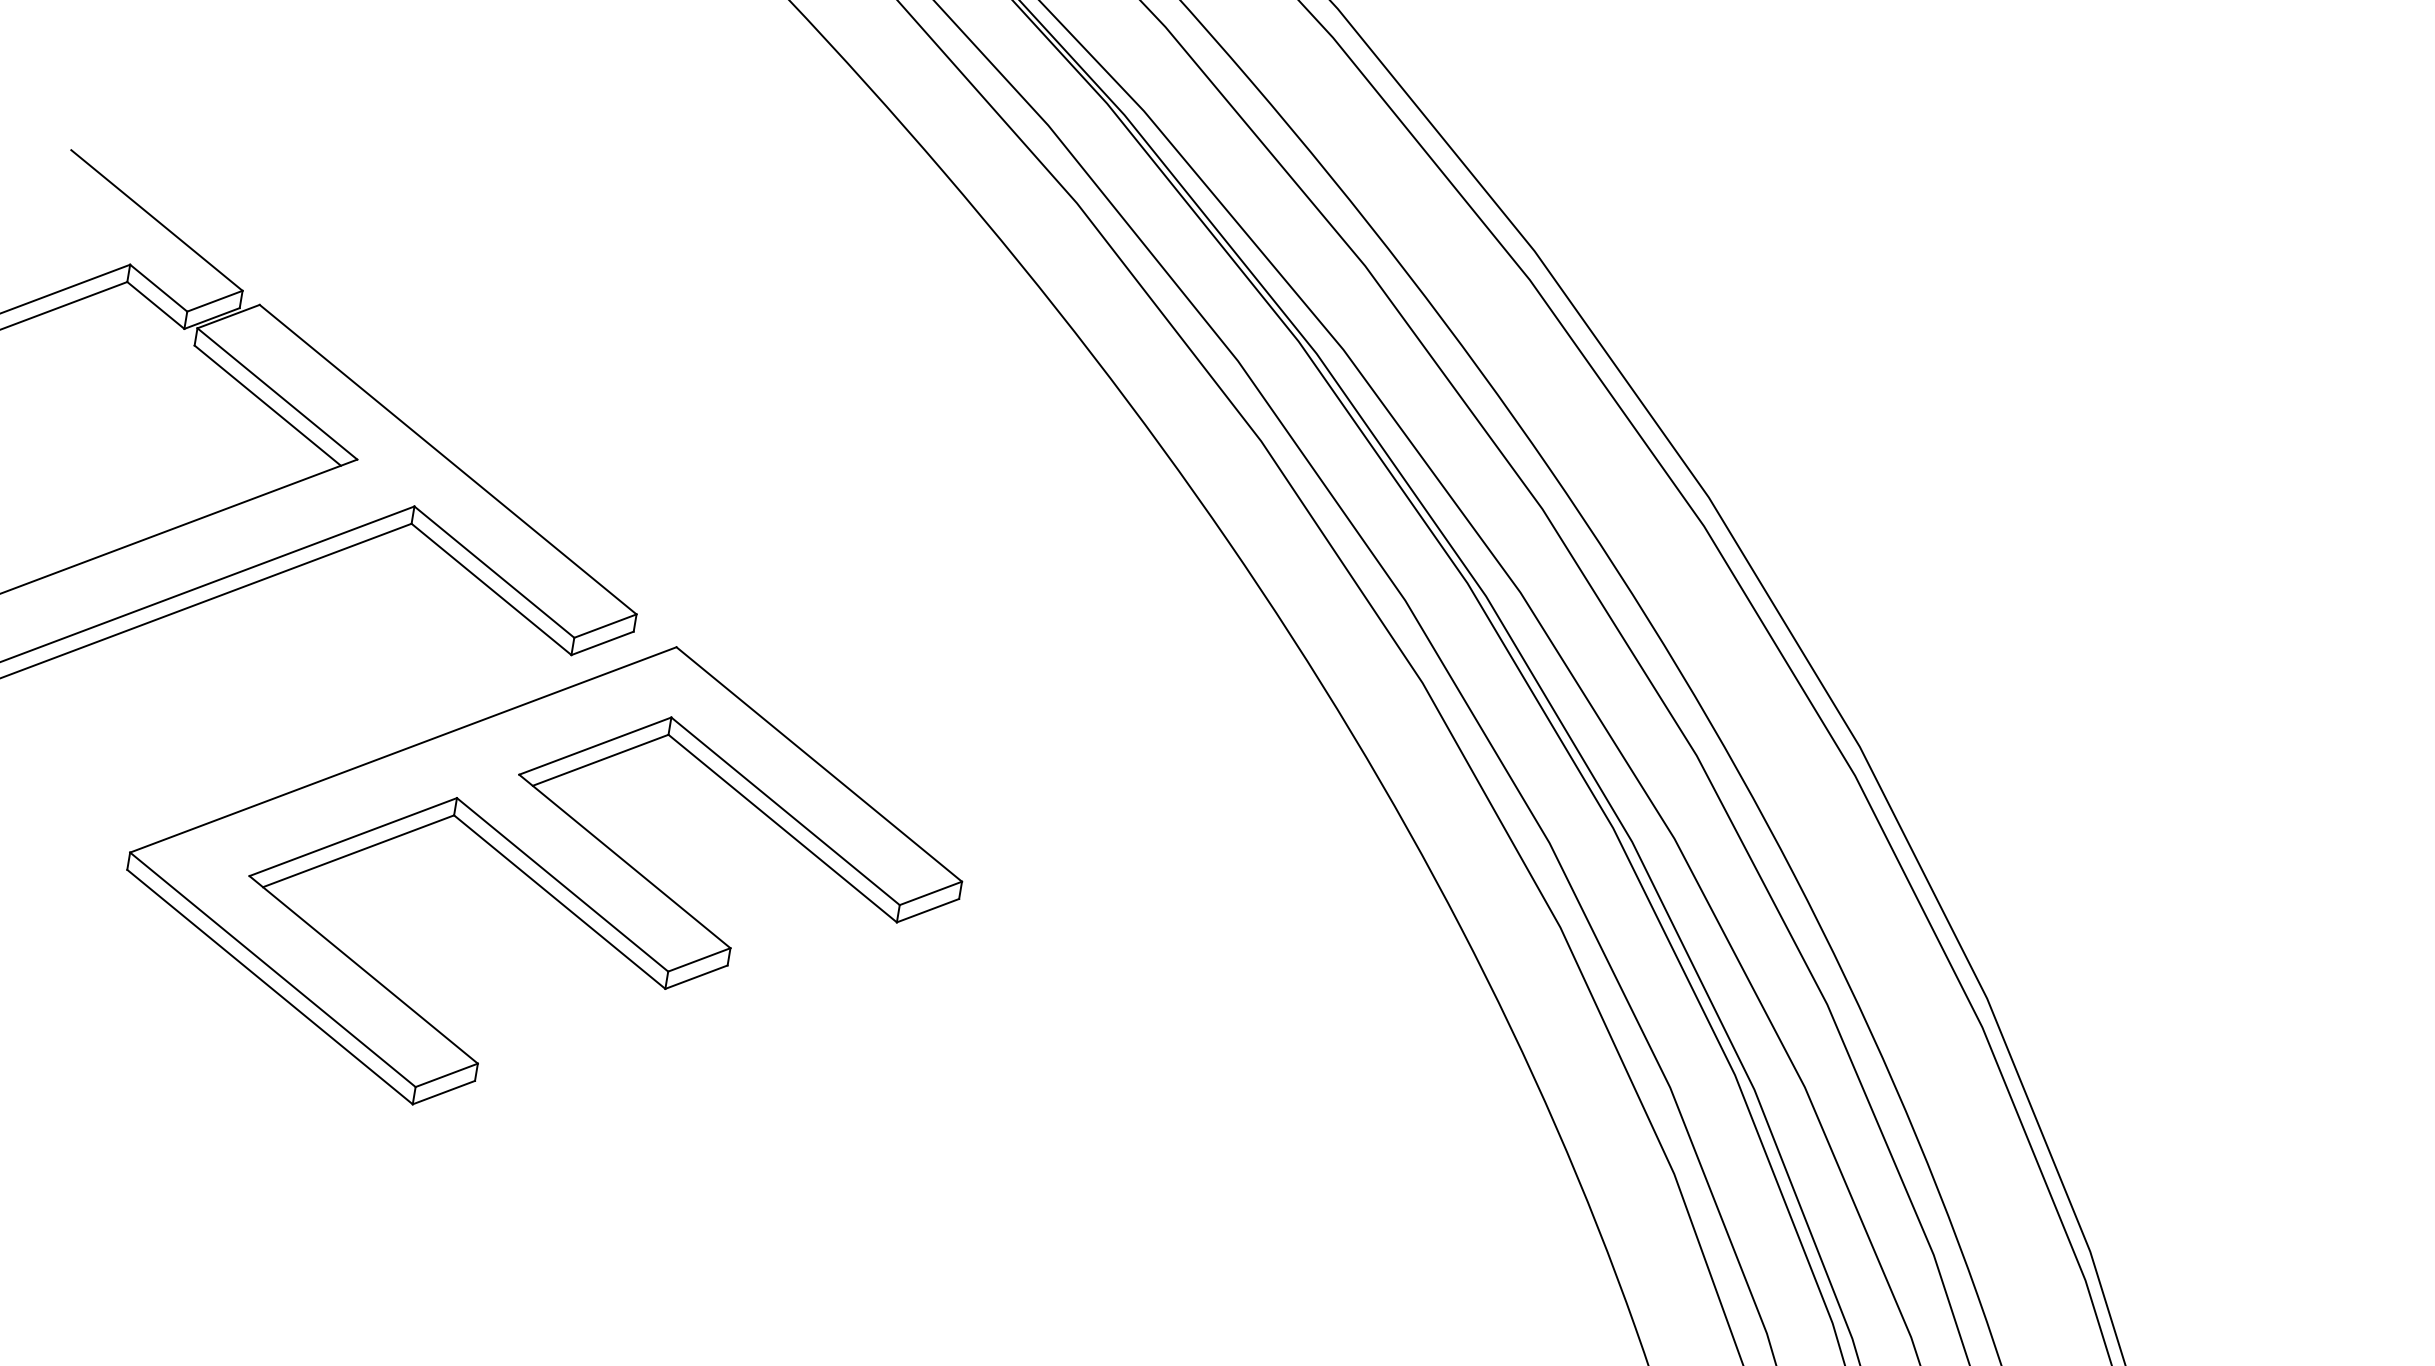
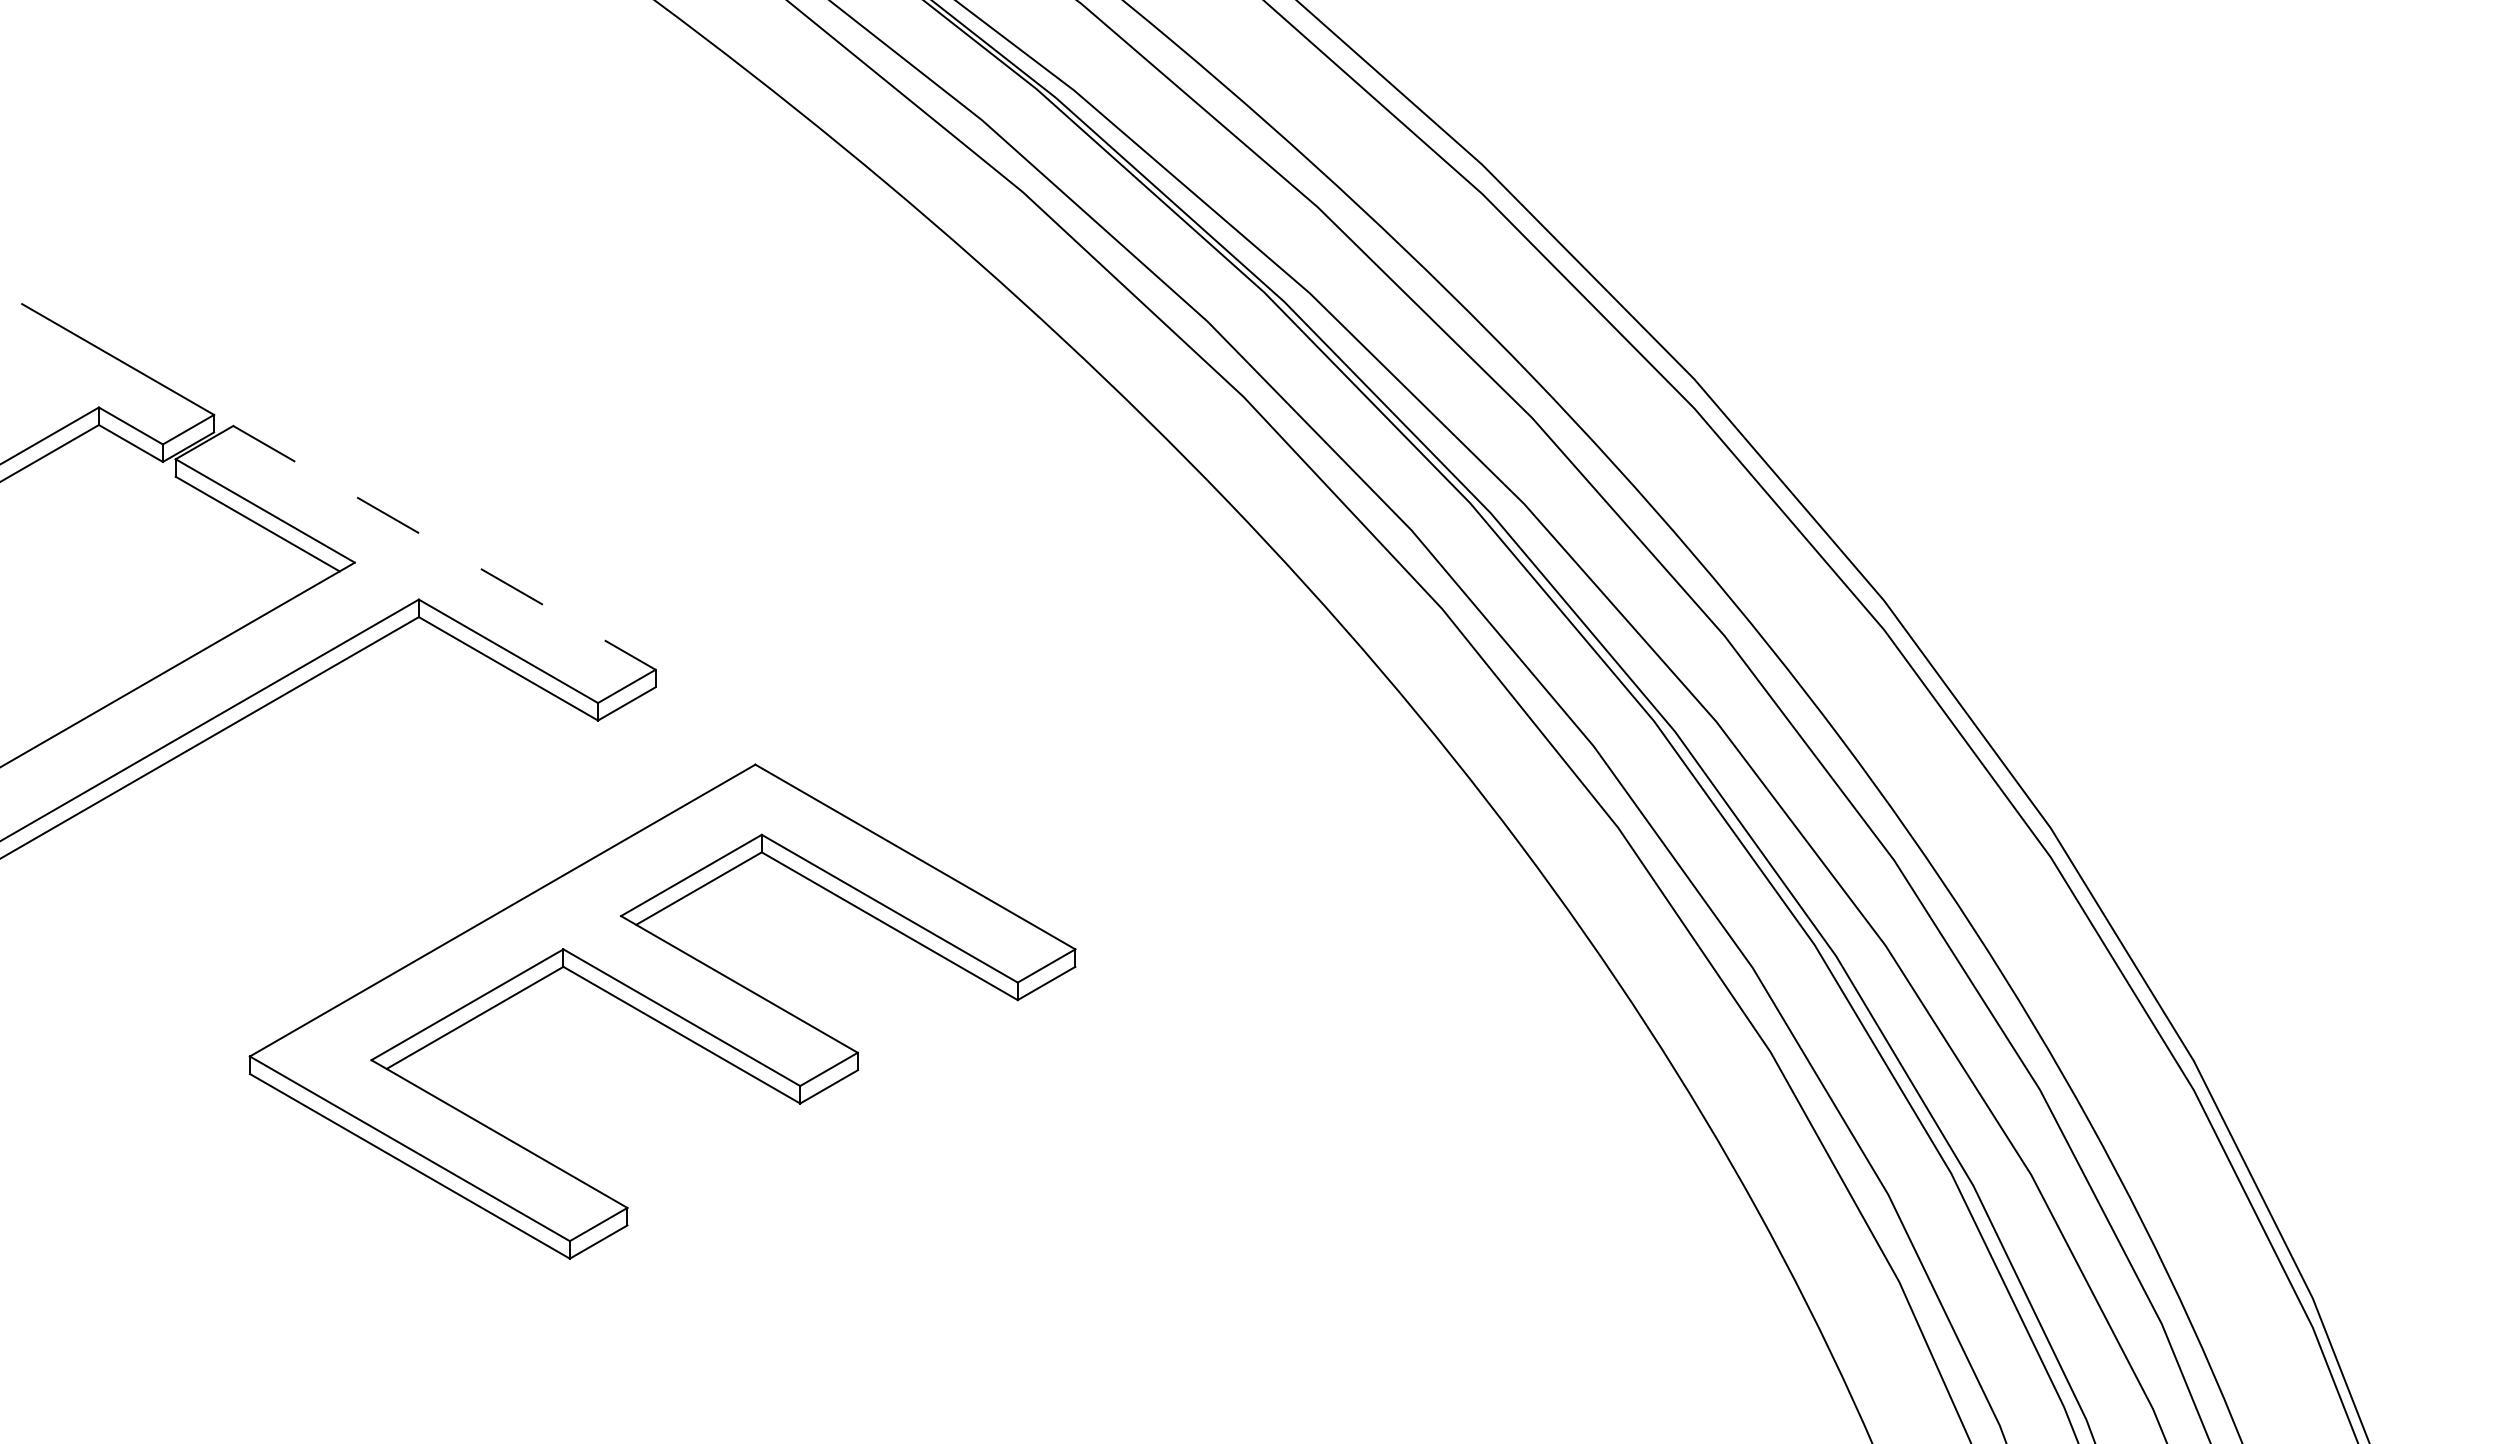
line: (448, 459) -> (444, 547), solid -> dashed
part: (544, 875) -> (662, 1011), moved

